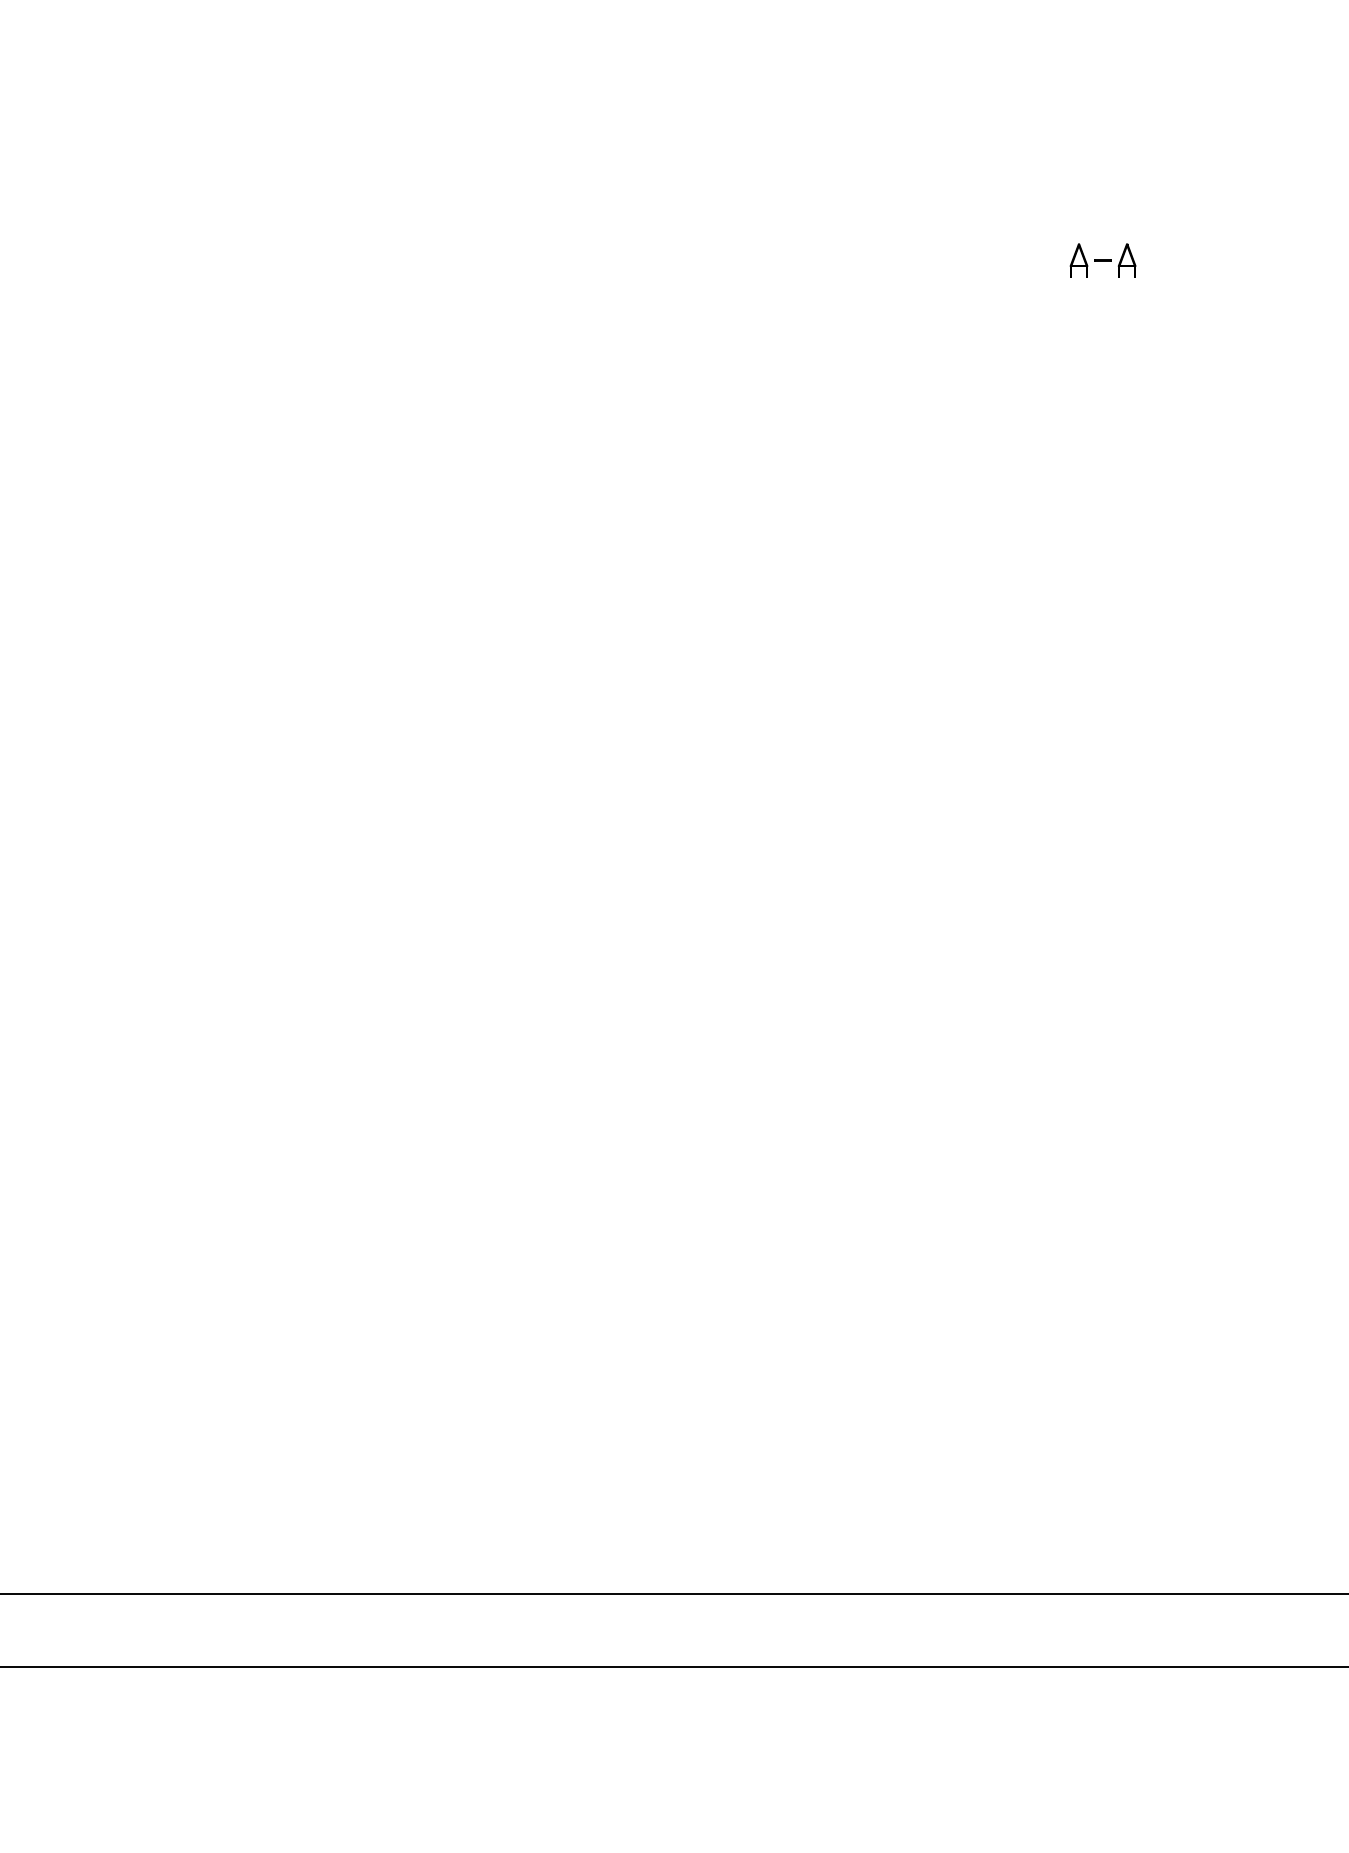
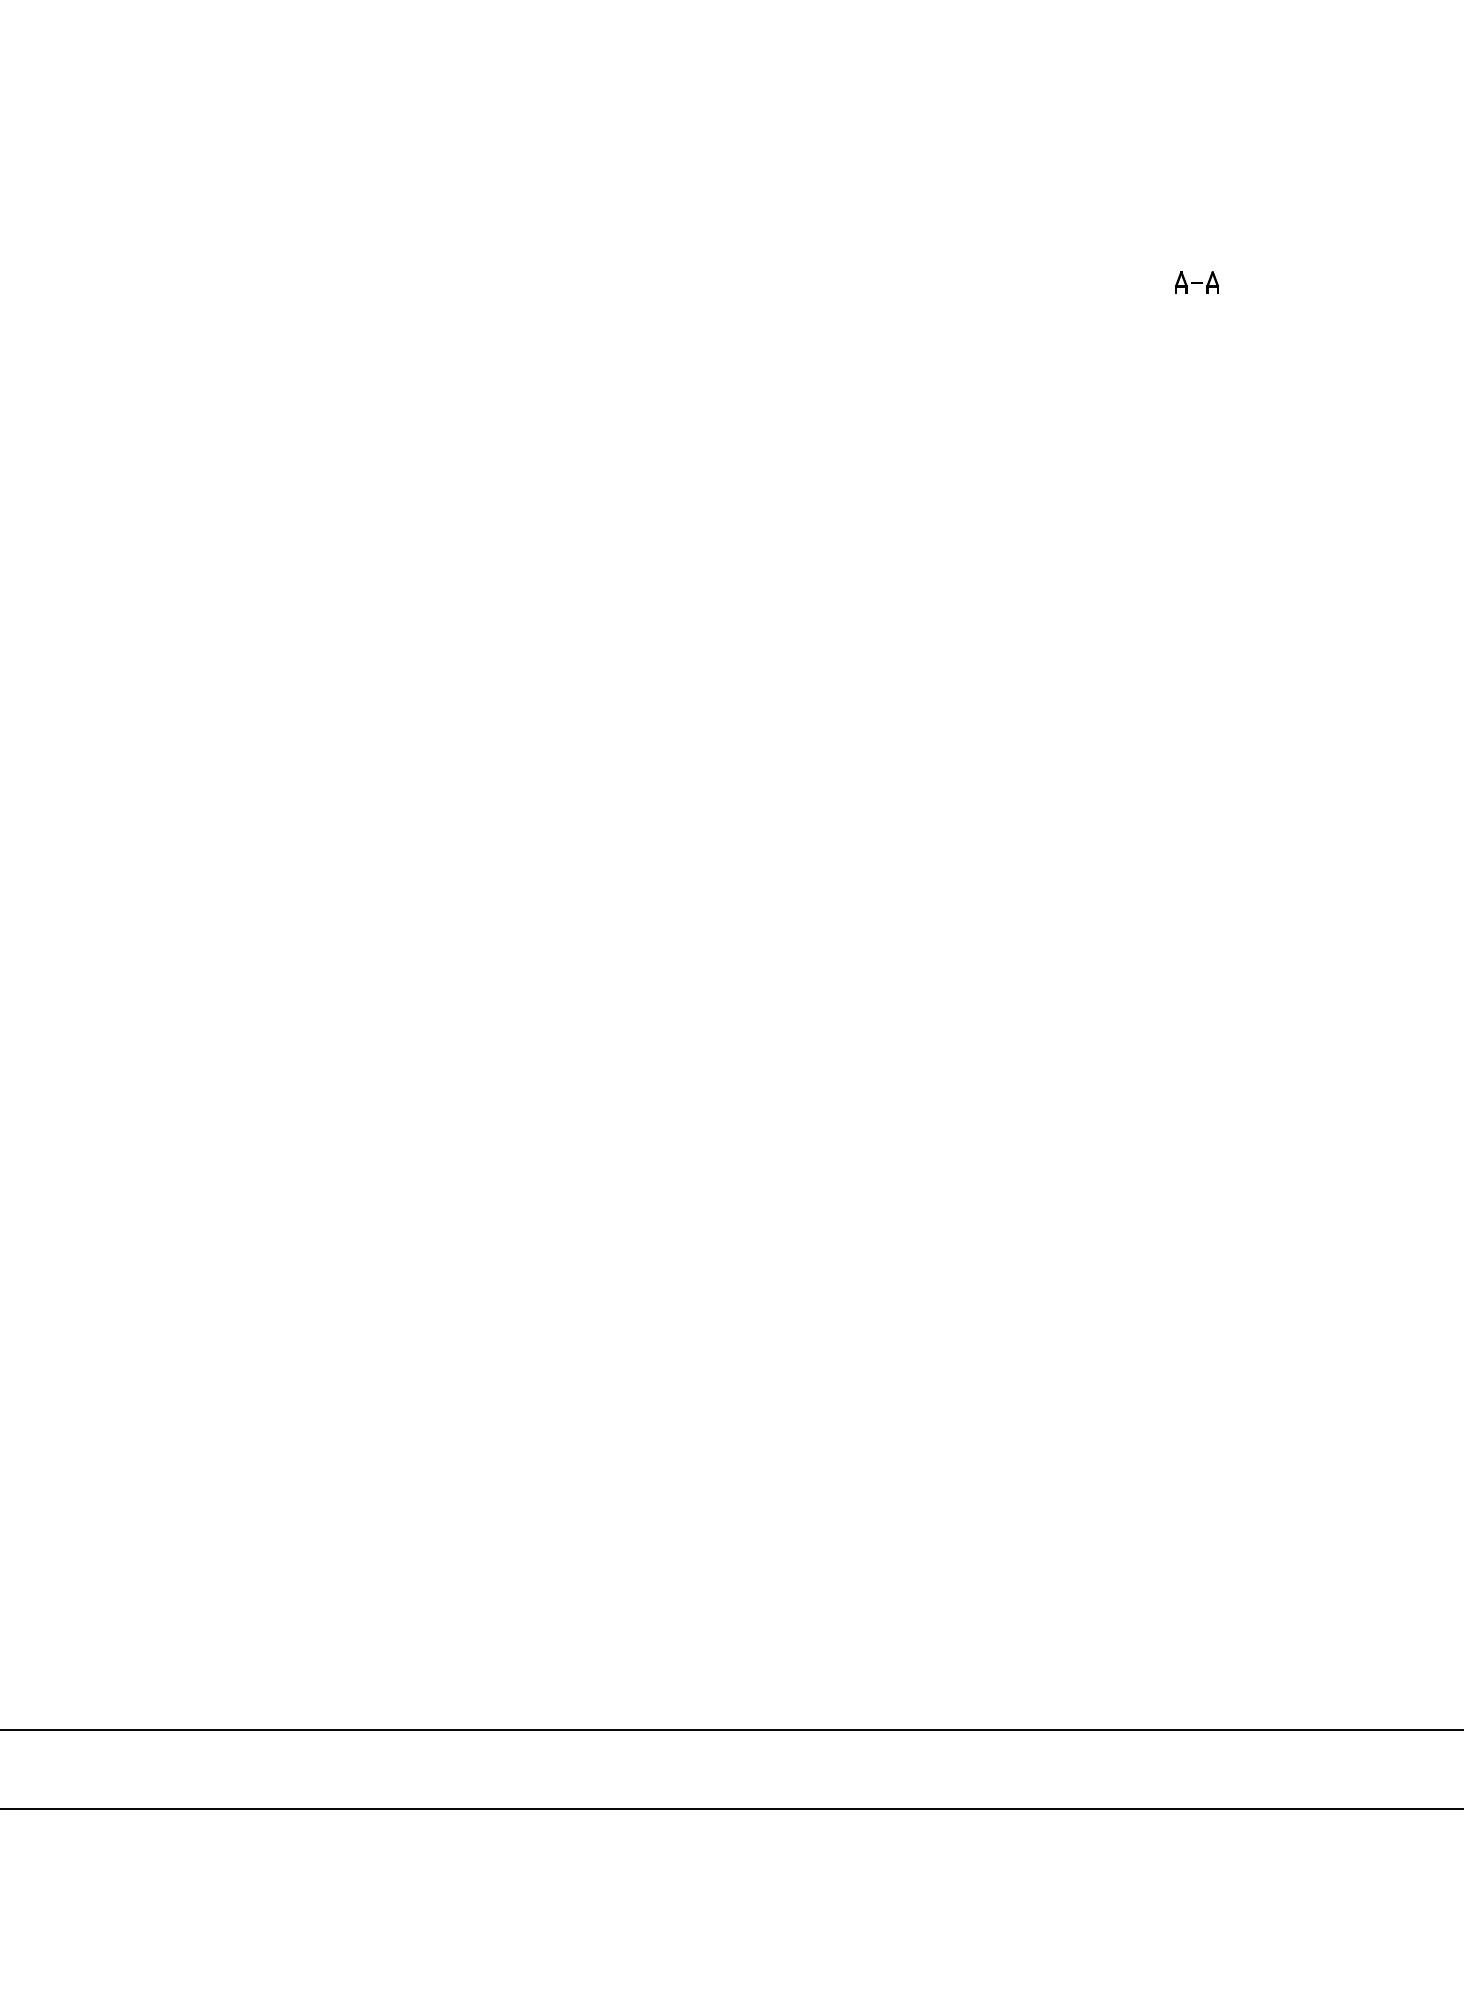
part: (1102, 260) -> (1196, 282), size x0.6

